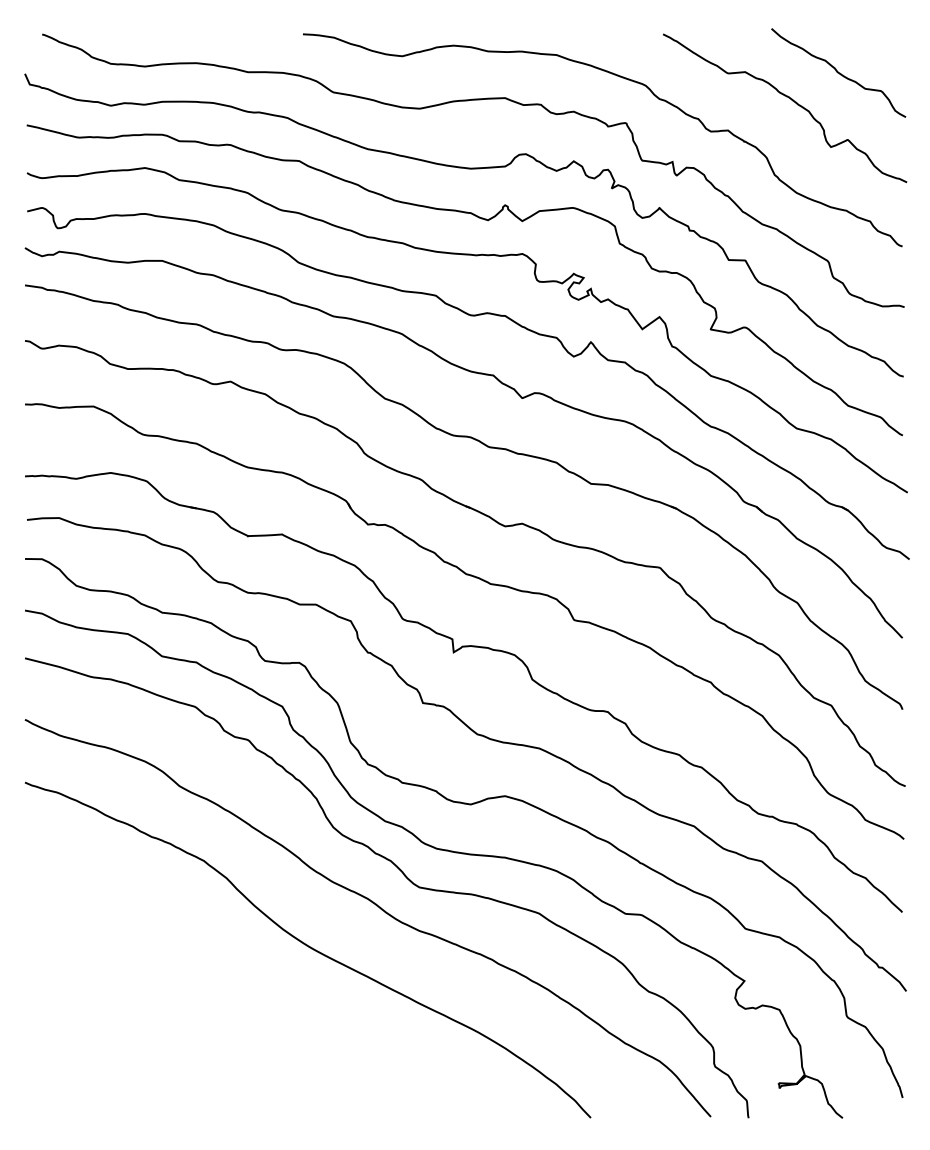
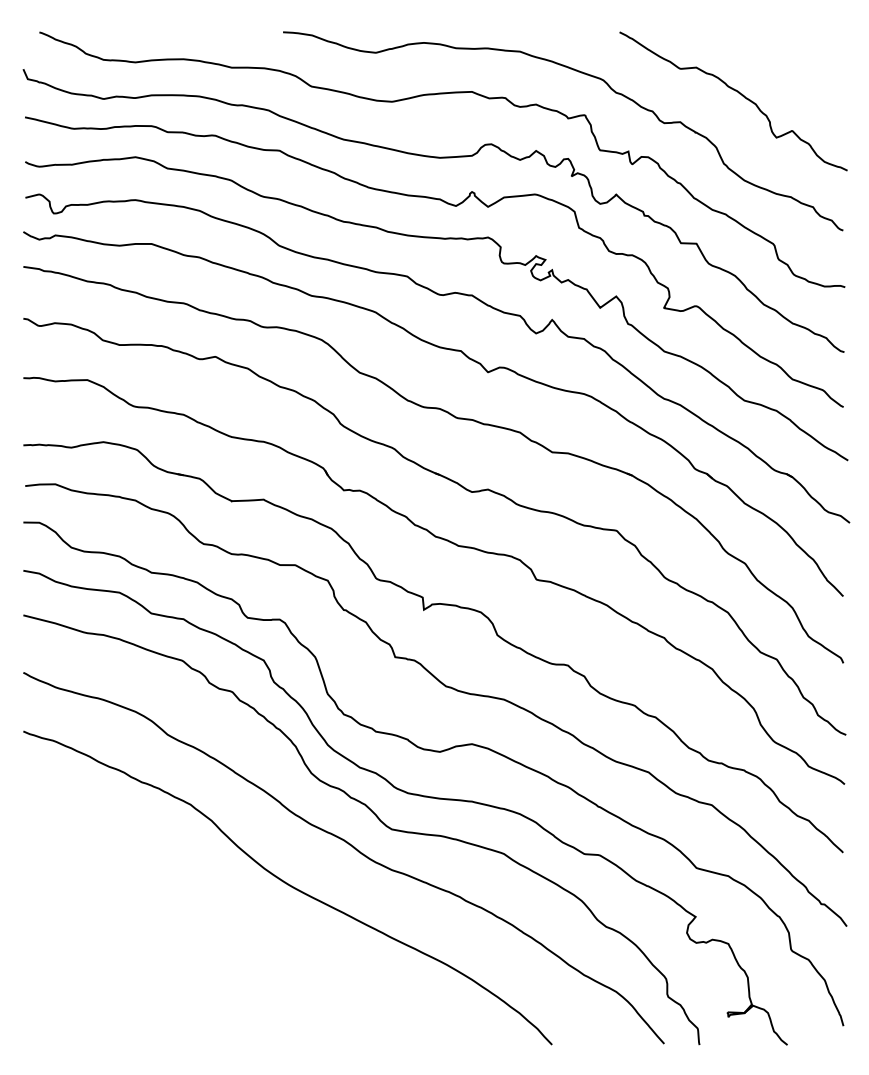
curve: (838, 72) -> (783, 67), removed

